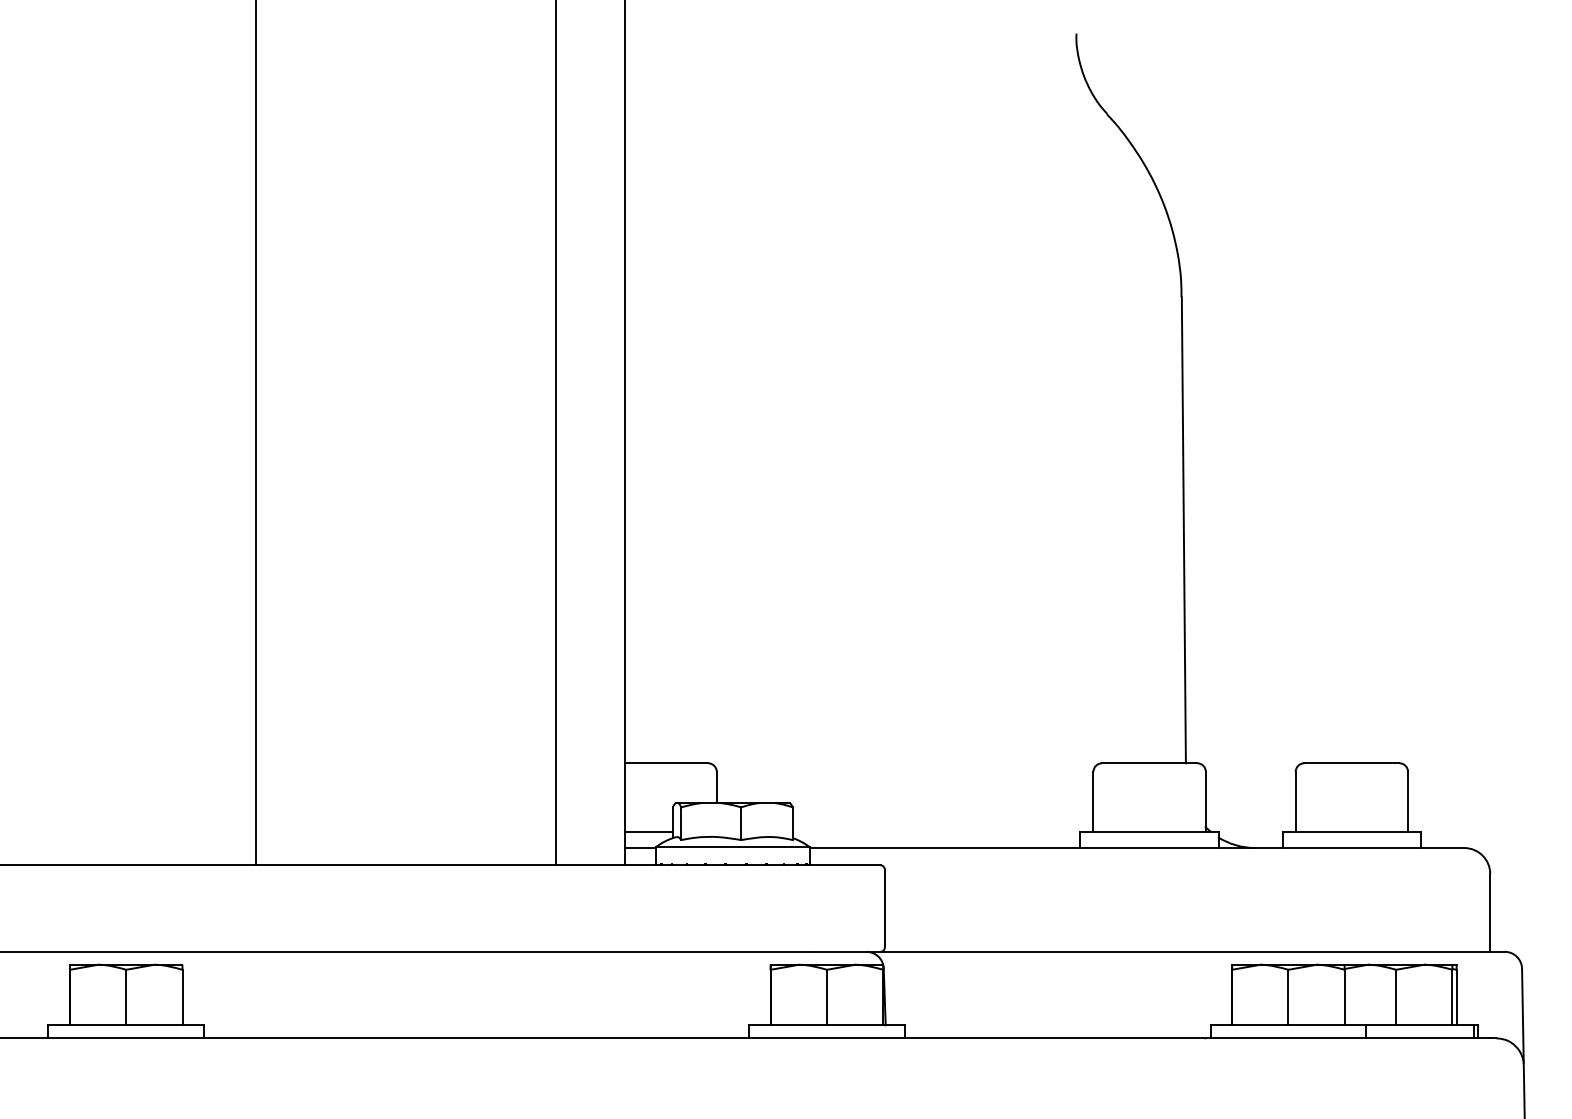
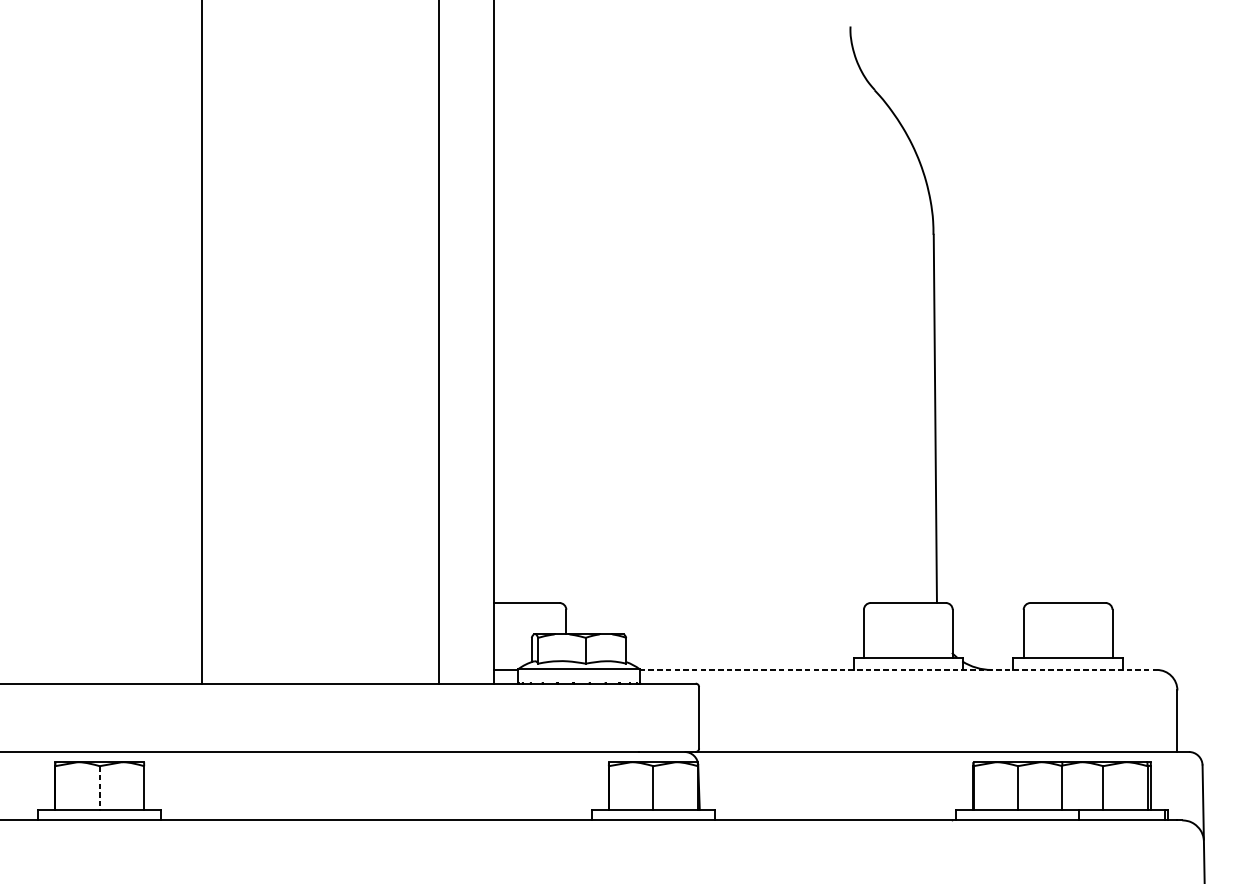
line: (648, 832) -> (512, 657), removed
line: (1137, 848) -> (898, 670), solid -> dashed
line: (126, 997) -> (99, 788), solid -> dashed

